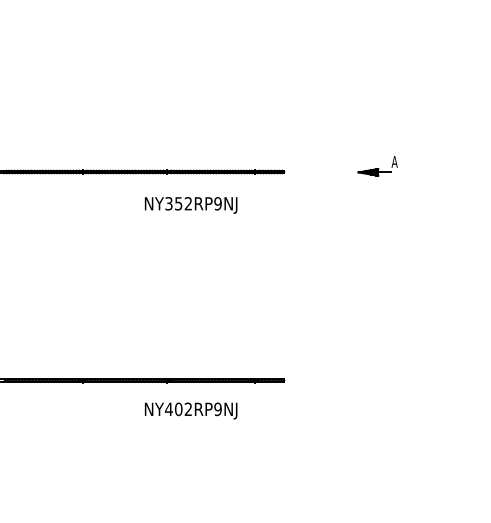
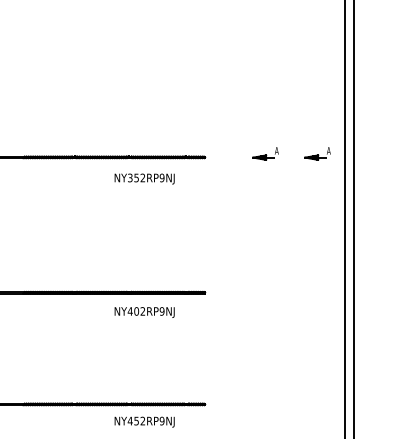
part: (457, 166) -> (317, 153), added

